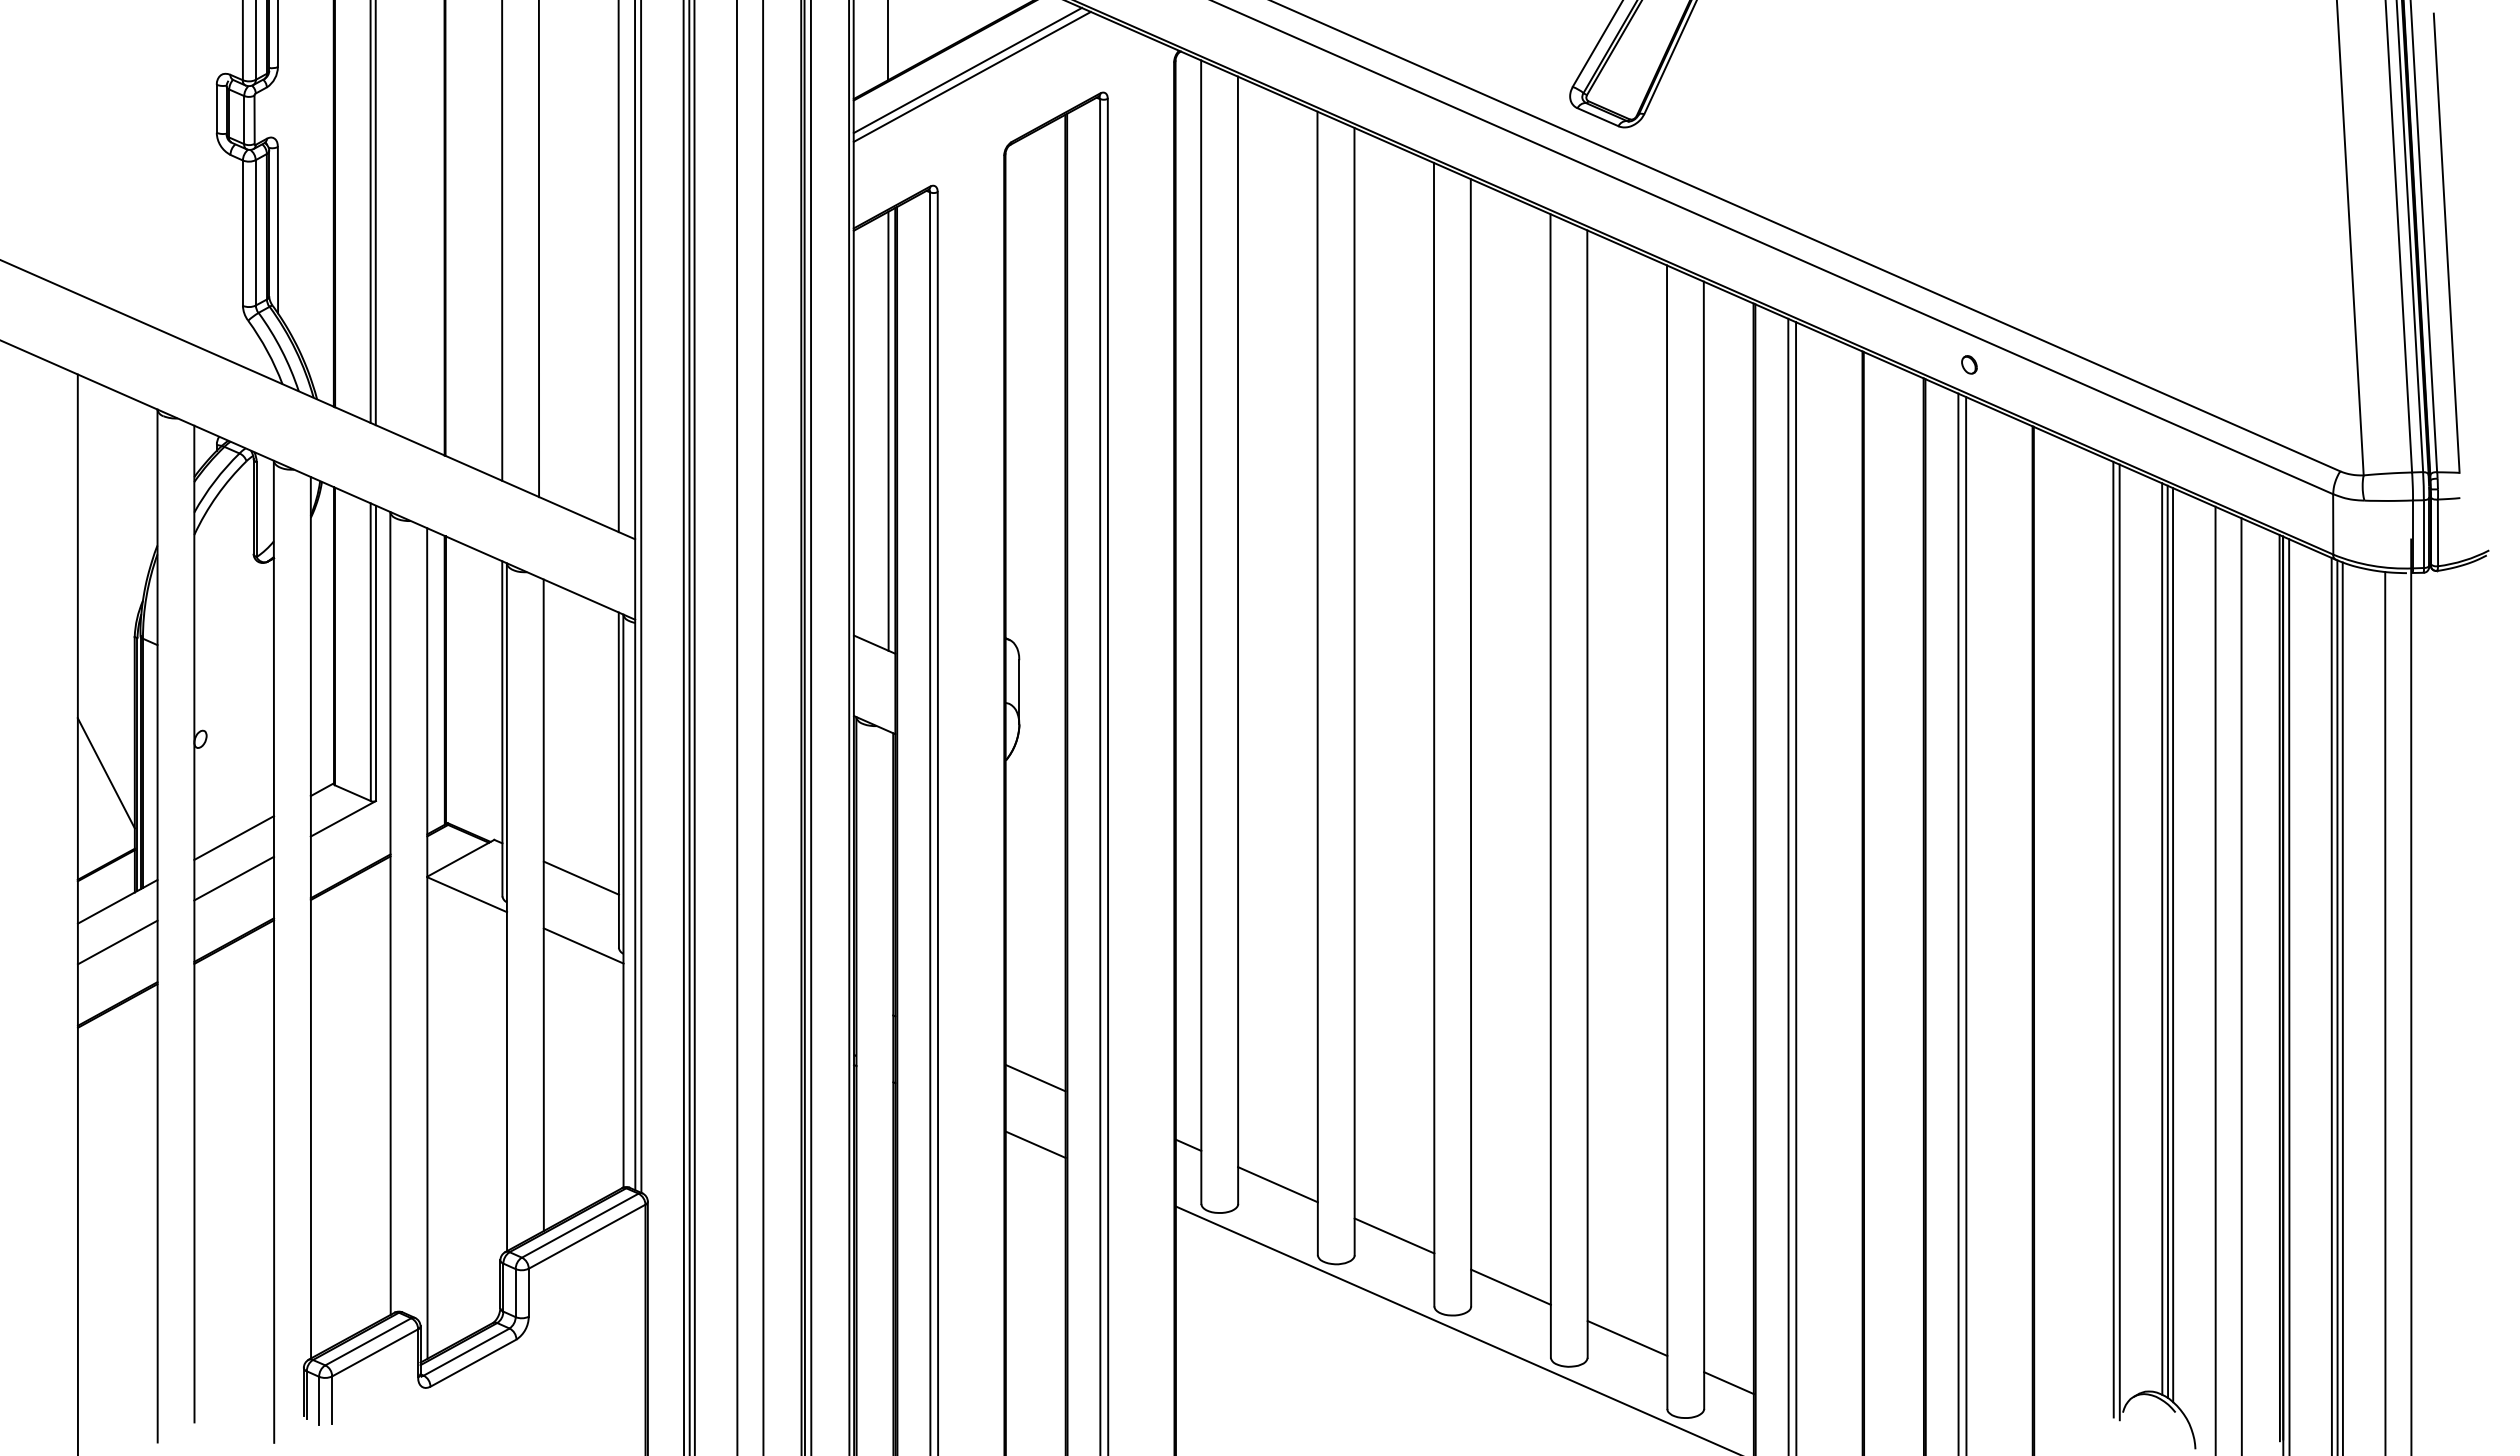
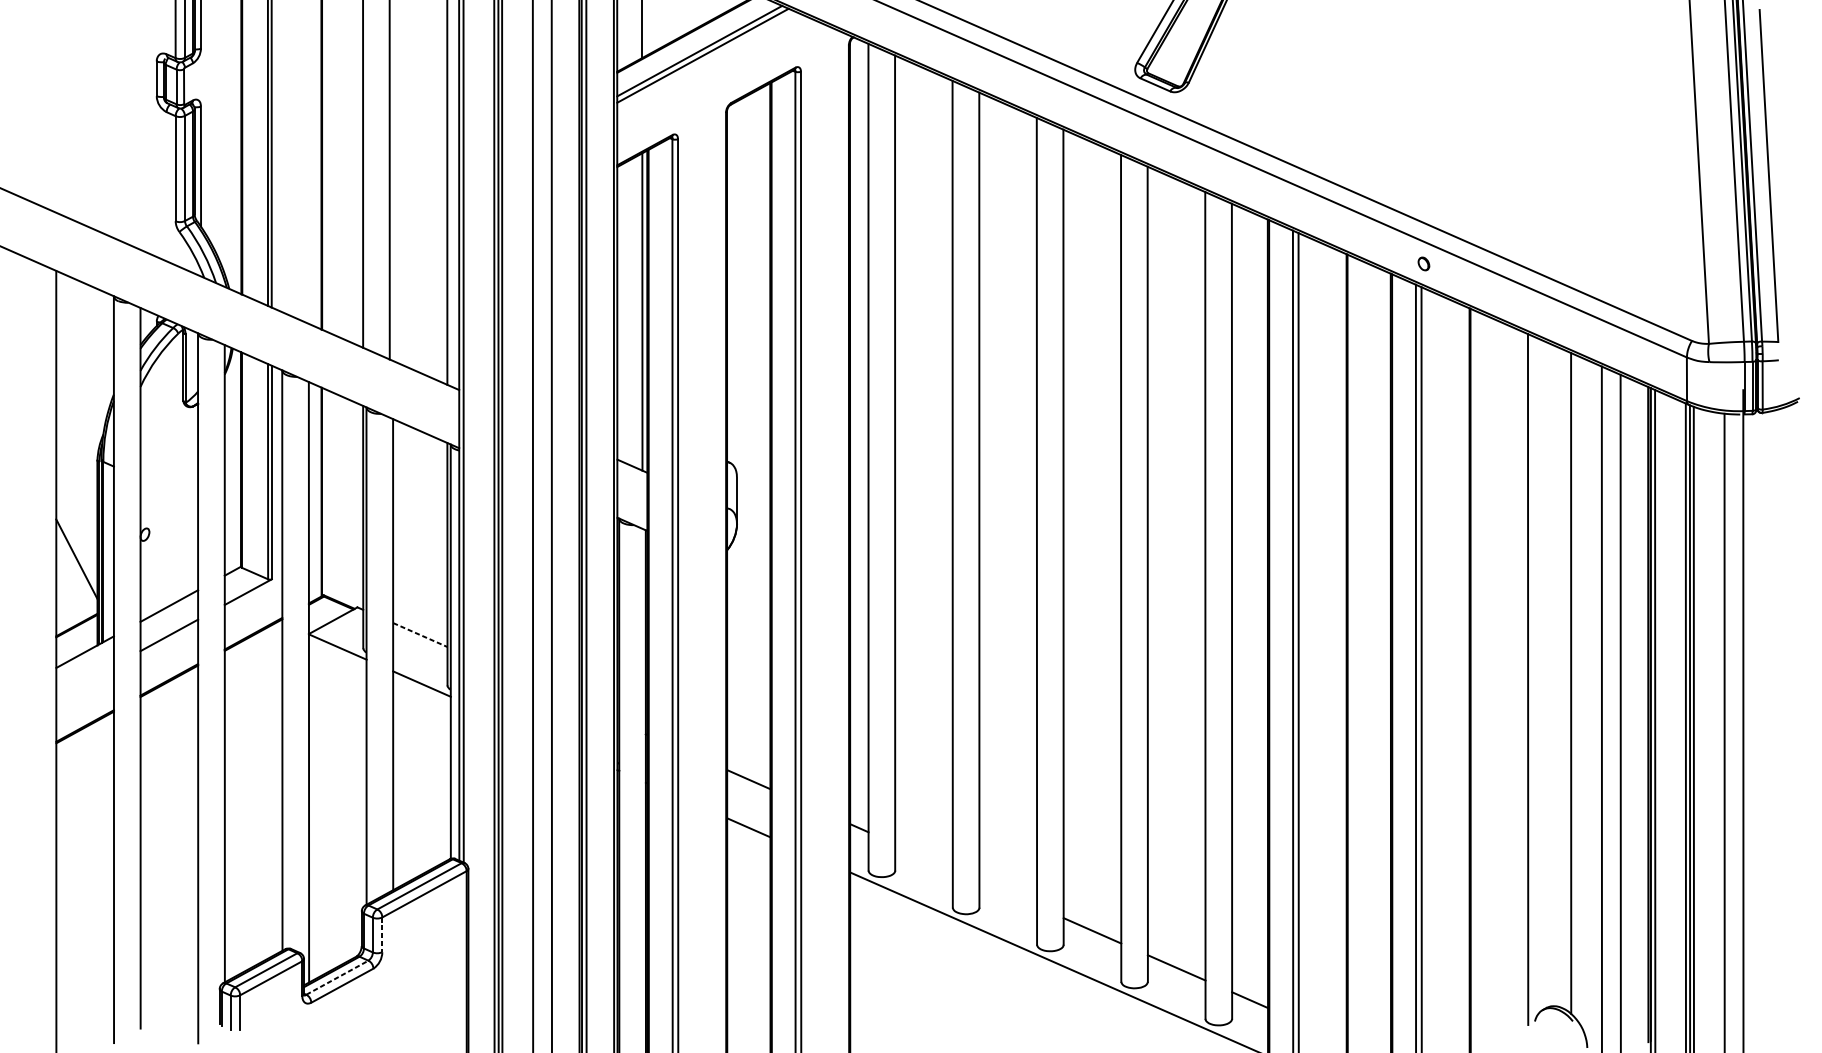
line: (581, 878) -> (420, 635), solid -> dashed
line: (2162, 938) -> (1563, 678), removed
line: (2167, 941) -> (1567, 680), removed
line: (117, 942) -> (84, 681), removed
line: (2119, 942) -> (1532, 681), removed
line: (1277, 1184) -> (923, 856), removed
line: (1394, 1235) -> (1008, 893), removed
line: (528, 1293) -> (382, 935), solid -> dashed
line: (467, 1351) -> (338, 977), solid -> dashed

